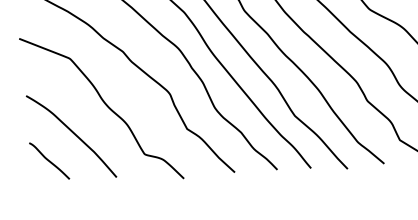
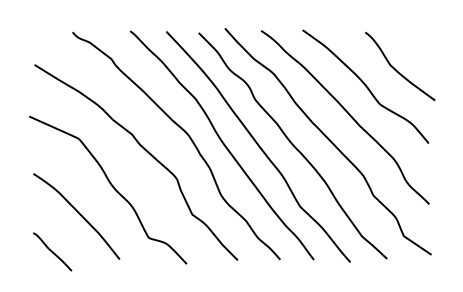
line: (49, 160) -> (52, 251), moved

